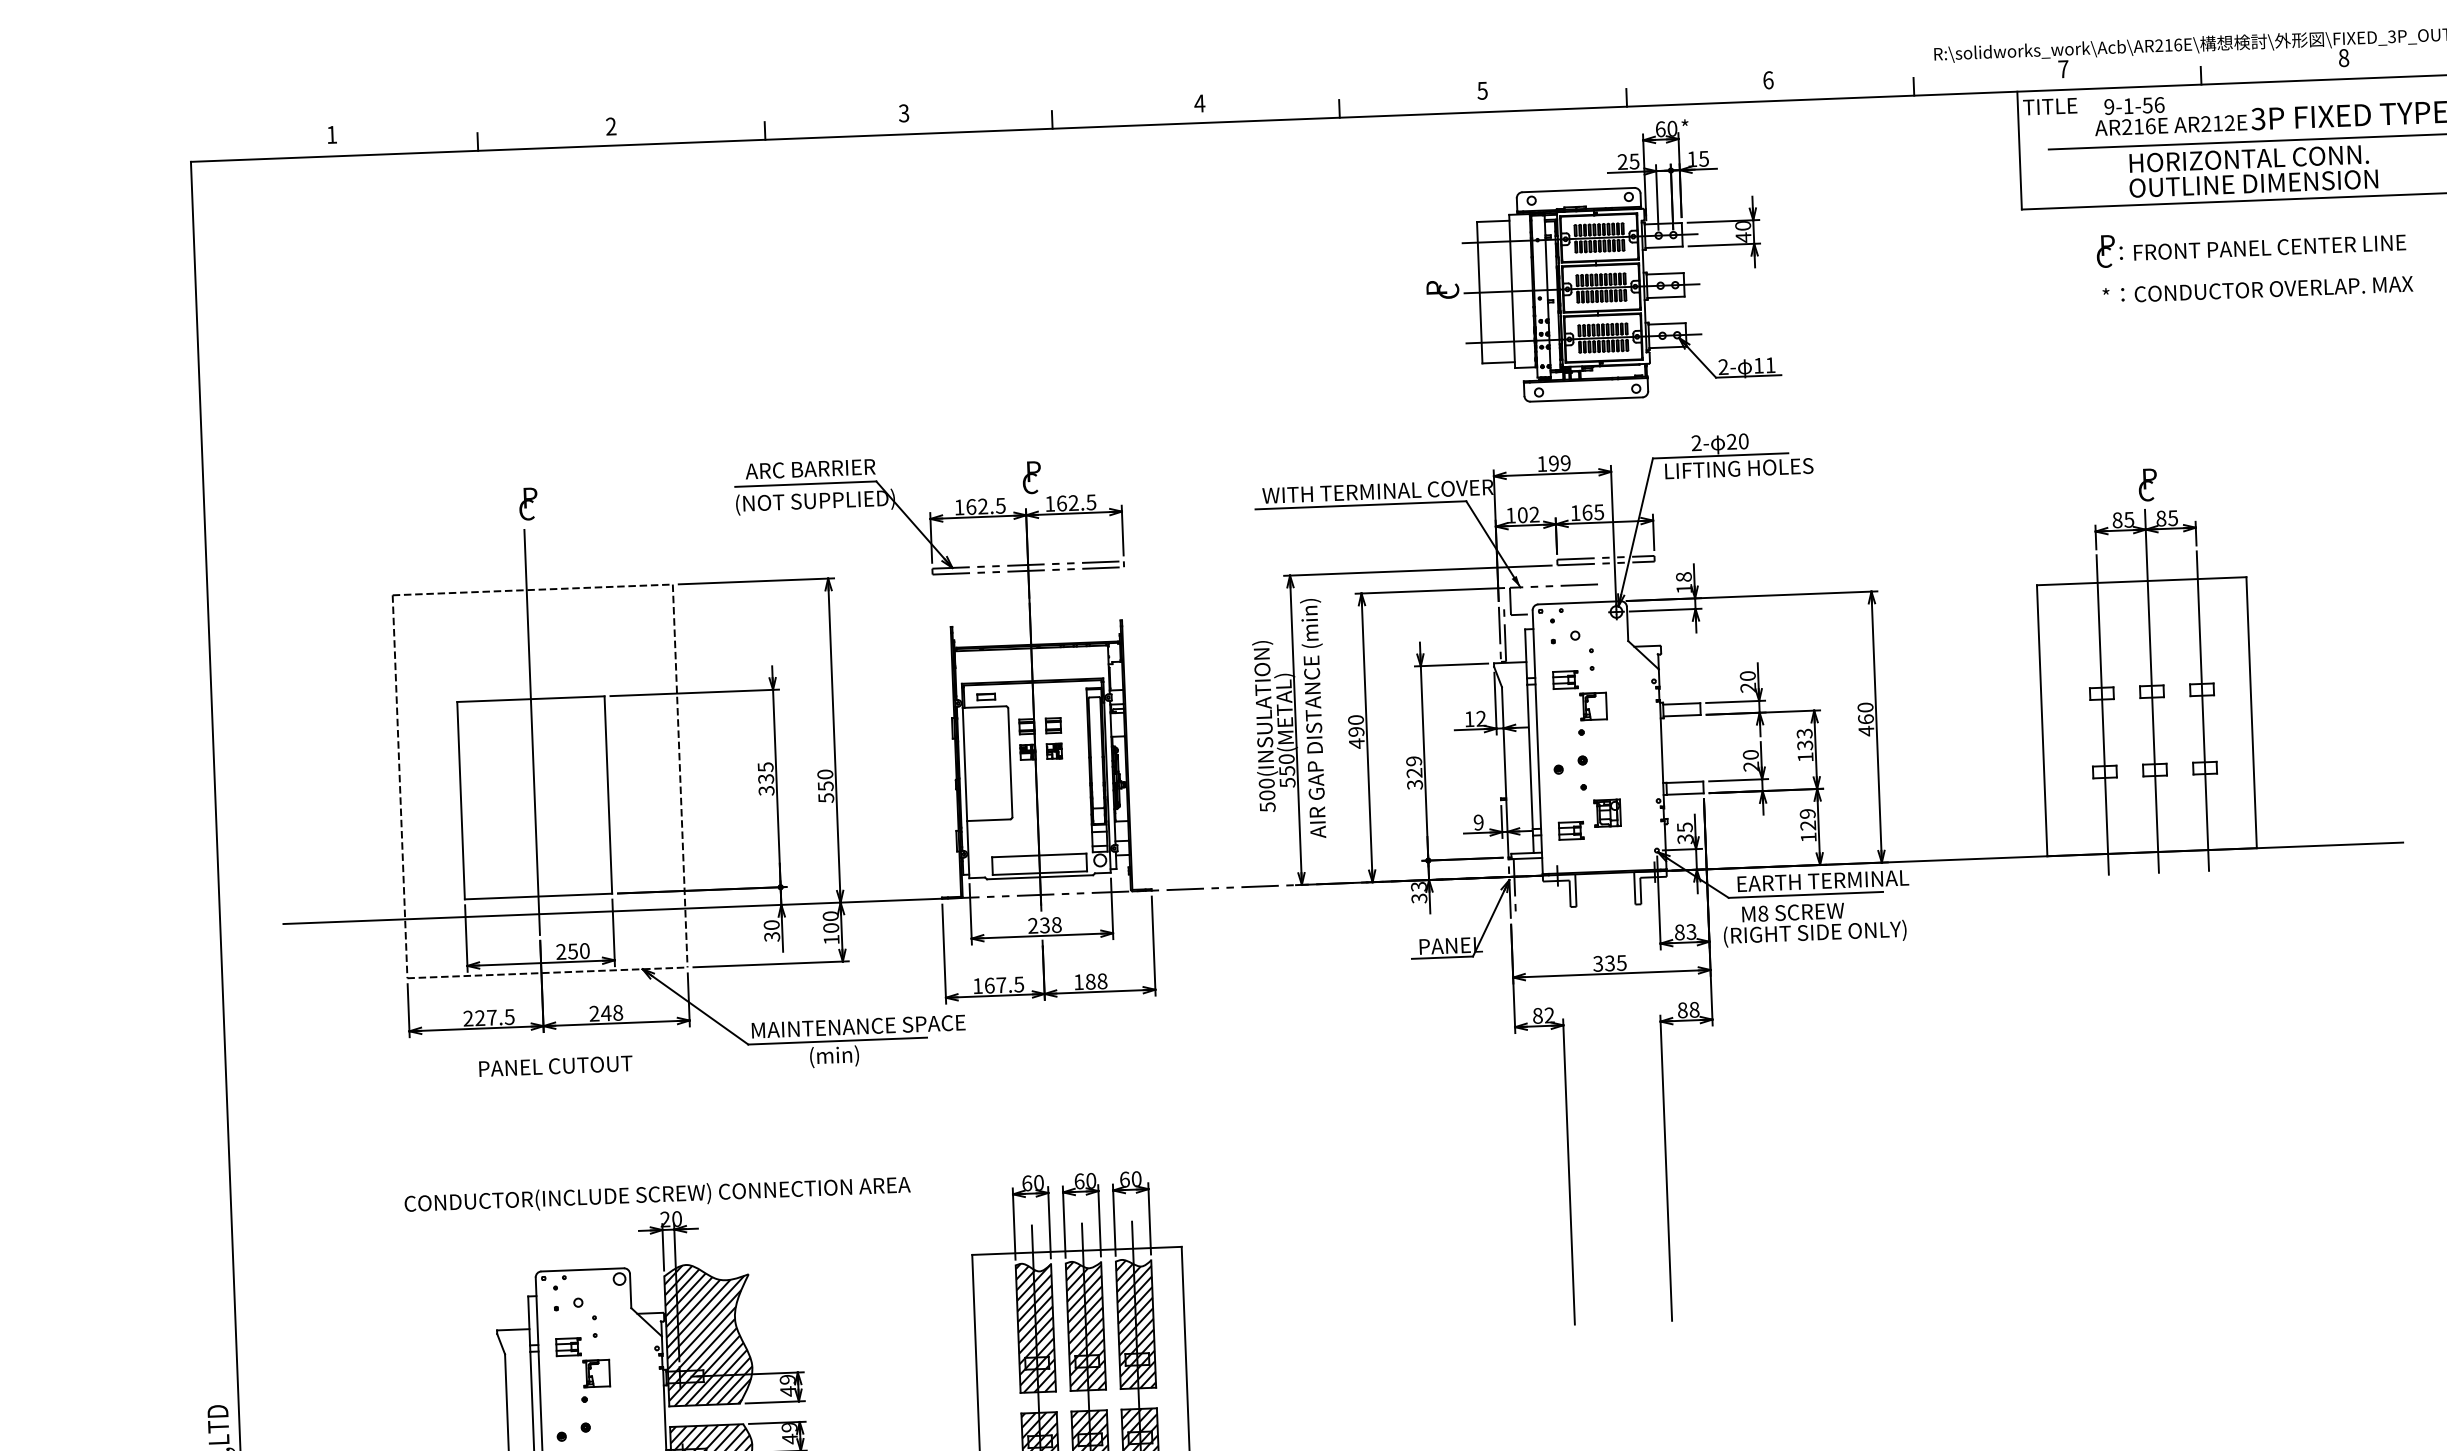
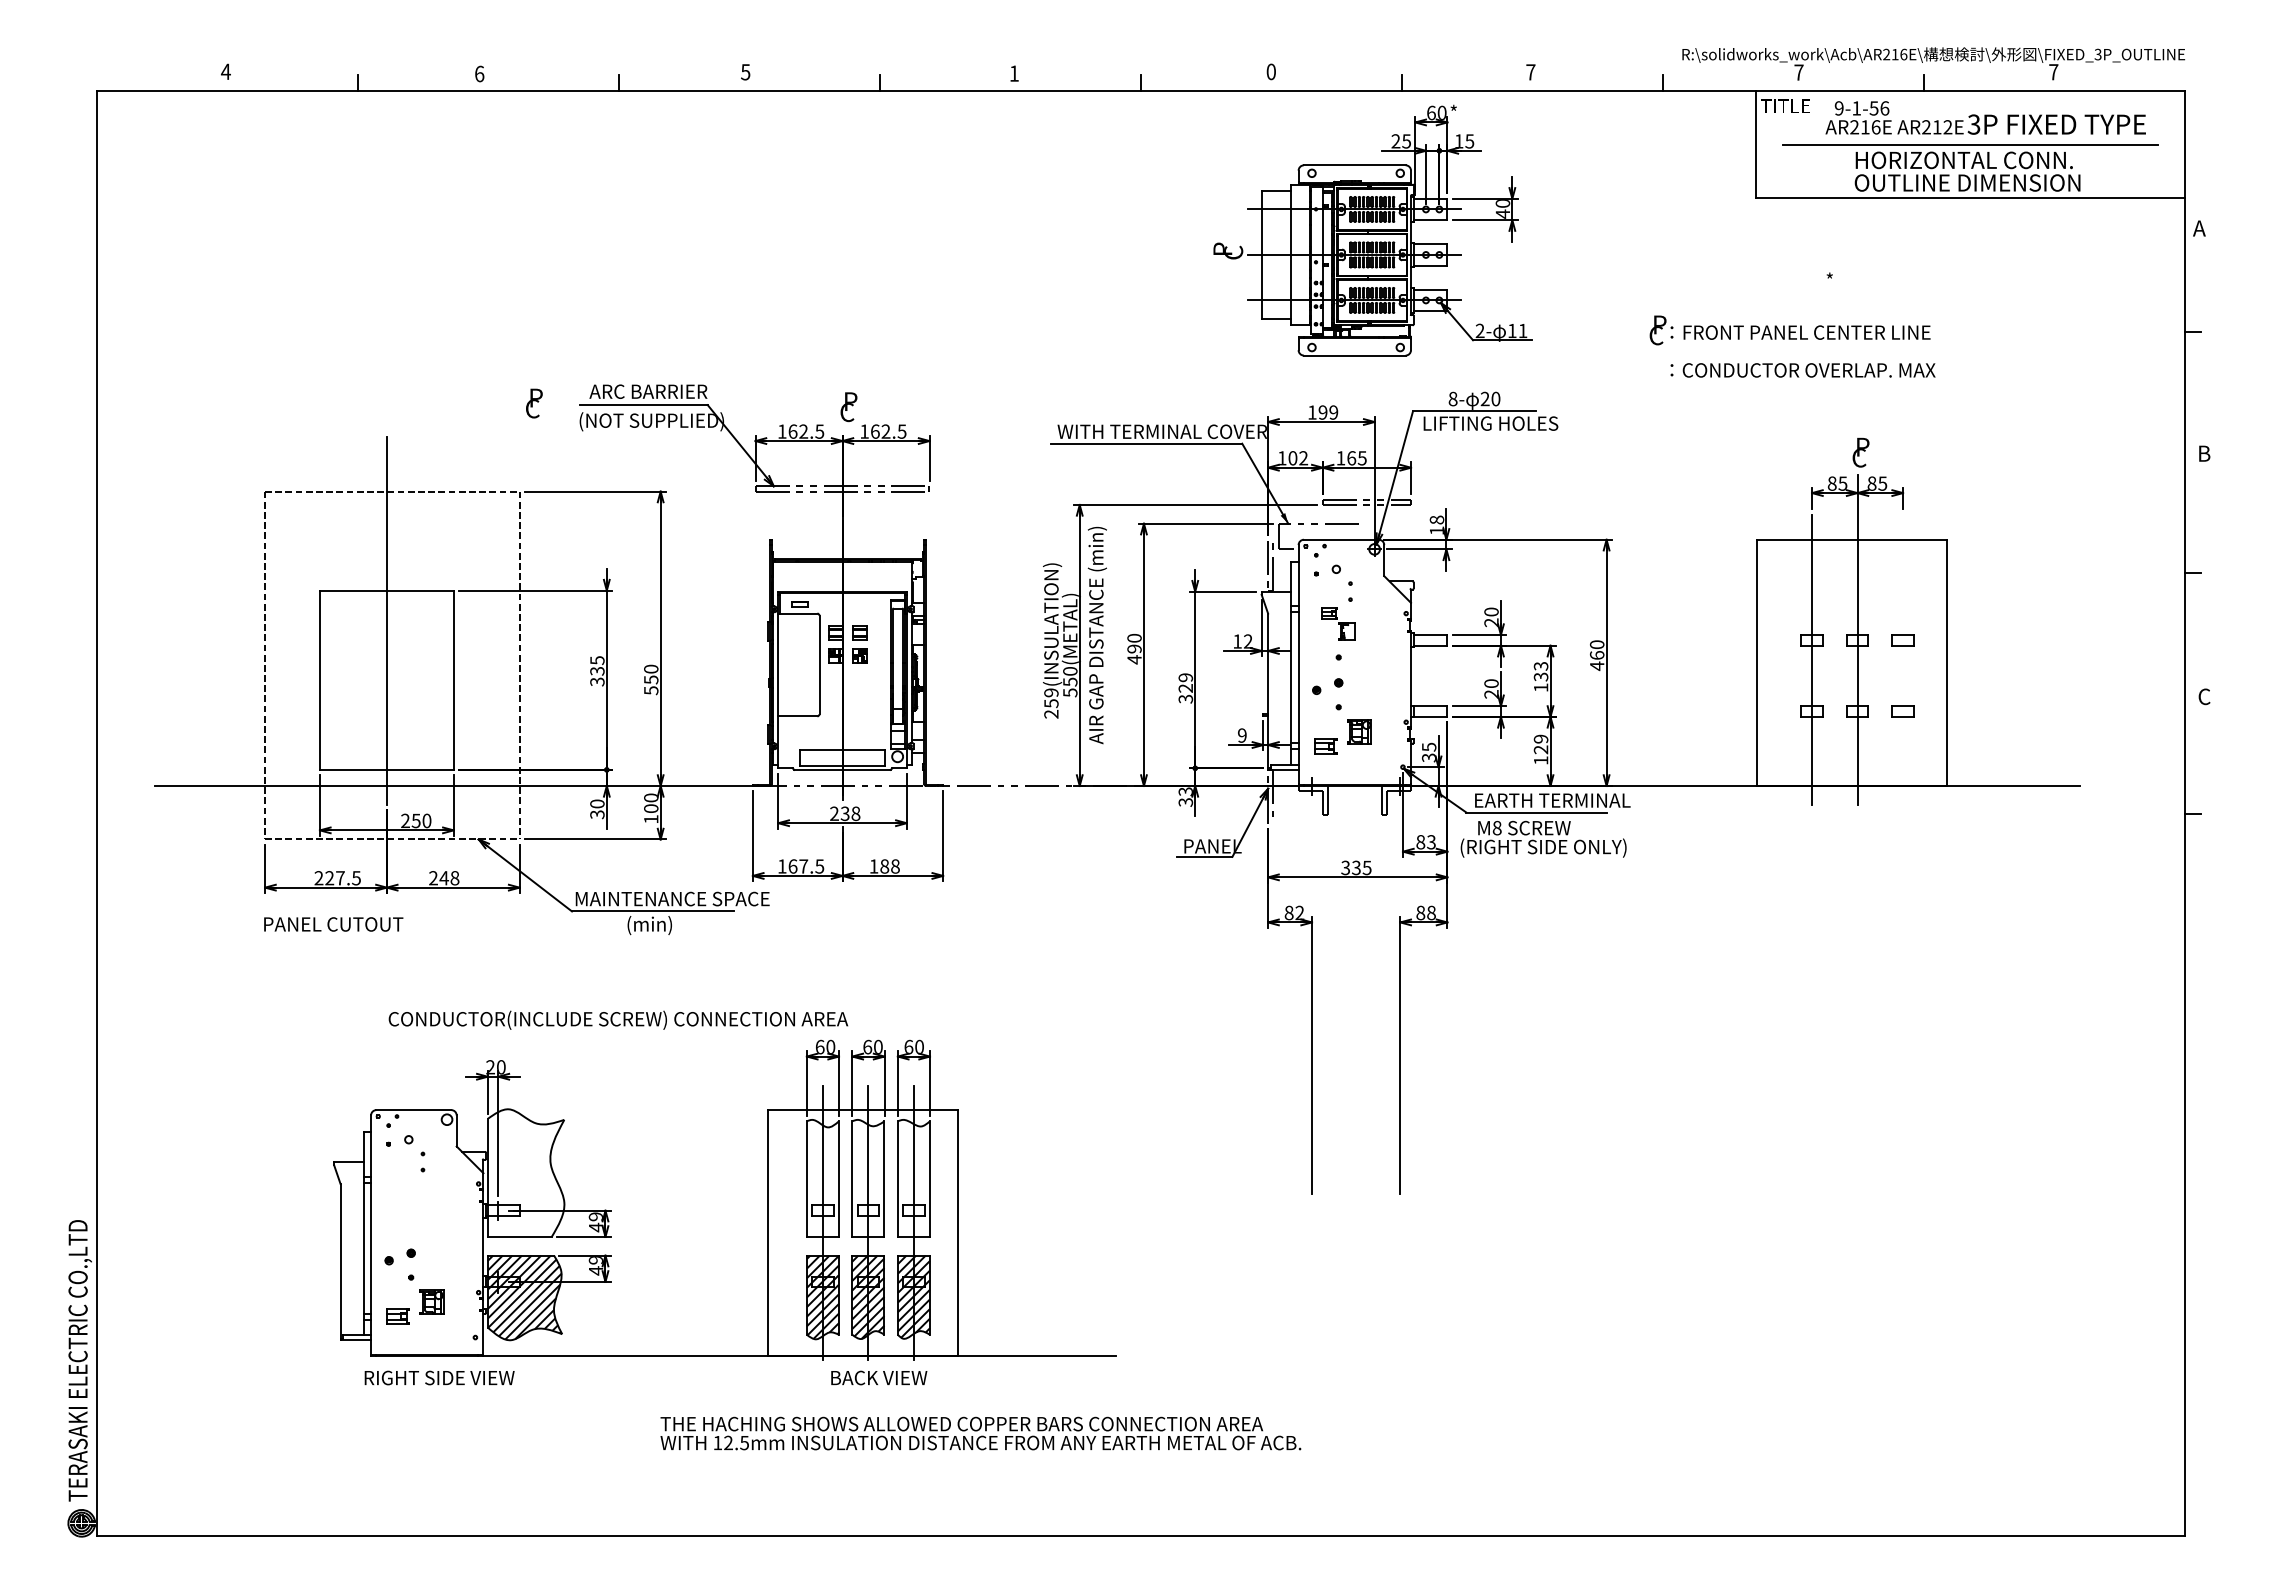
text: (2343, 58) -> (2053, 72), 8 -> 7
text: (1767, 80) -> (1530, 72), 6 -> 7
text: (1481, 90) -> (1270, 71), 5 -> 0
text: (1199, 103) -> (1014, 73), 4 -> 1
text: (903, 112) -> (745, 71), 3 -> 5
text: (611, 126) -> (479, 73), 2 -> 6
text: (331, 134) -> (225, 71), 1 -> 4
text: (2254, 263) -> (1792, 346), moved
text: (1695, 442) -> (1452, 398), 2- -> 8-
text: (528, 504) -> (534, 403), moved
part: (1579, 696) -> (1338, 624), size x0.7
line: (2203, 710) -> (1903, 659), removed
text: (1267, 795) -> (1051, 703), 500(INSULATION) -> 259(INSULATION)
text: (555, 1066) -> (333, 924), moved
text: (657, 1194) -> (618, 1019), moved
hatch: (1135, 1324) -> (913, 1178), removed
hatch: (1085, 1325) -> (868, 1178), removed
hatch: (1035, 1326) -> (822, 1177), removed
hatch: (708, 1333) -> (525, 1172), removed
part: (582, 1369) -> (410, 1200), removed

